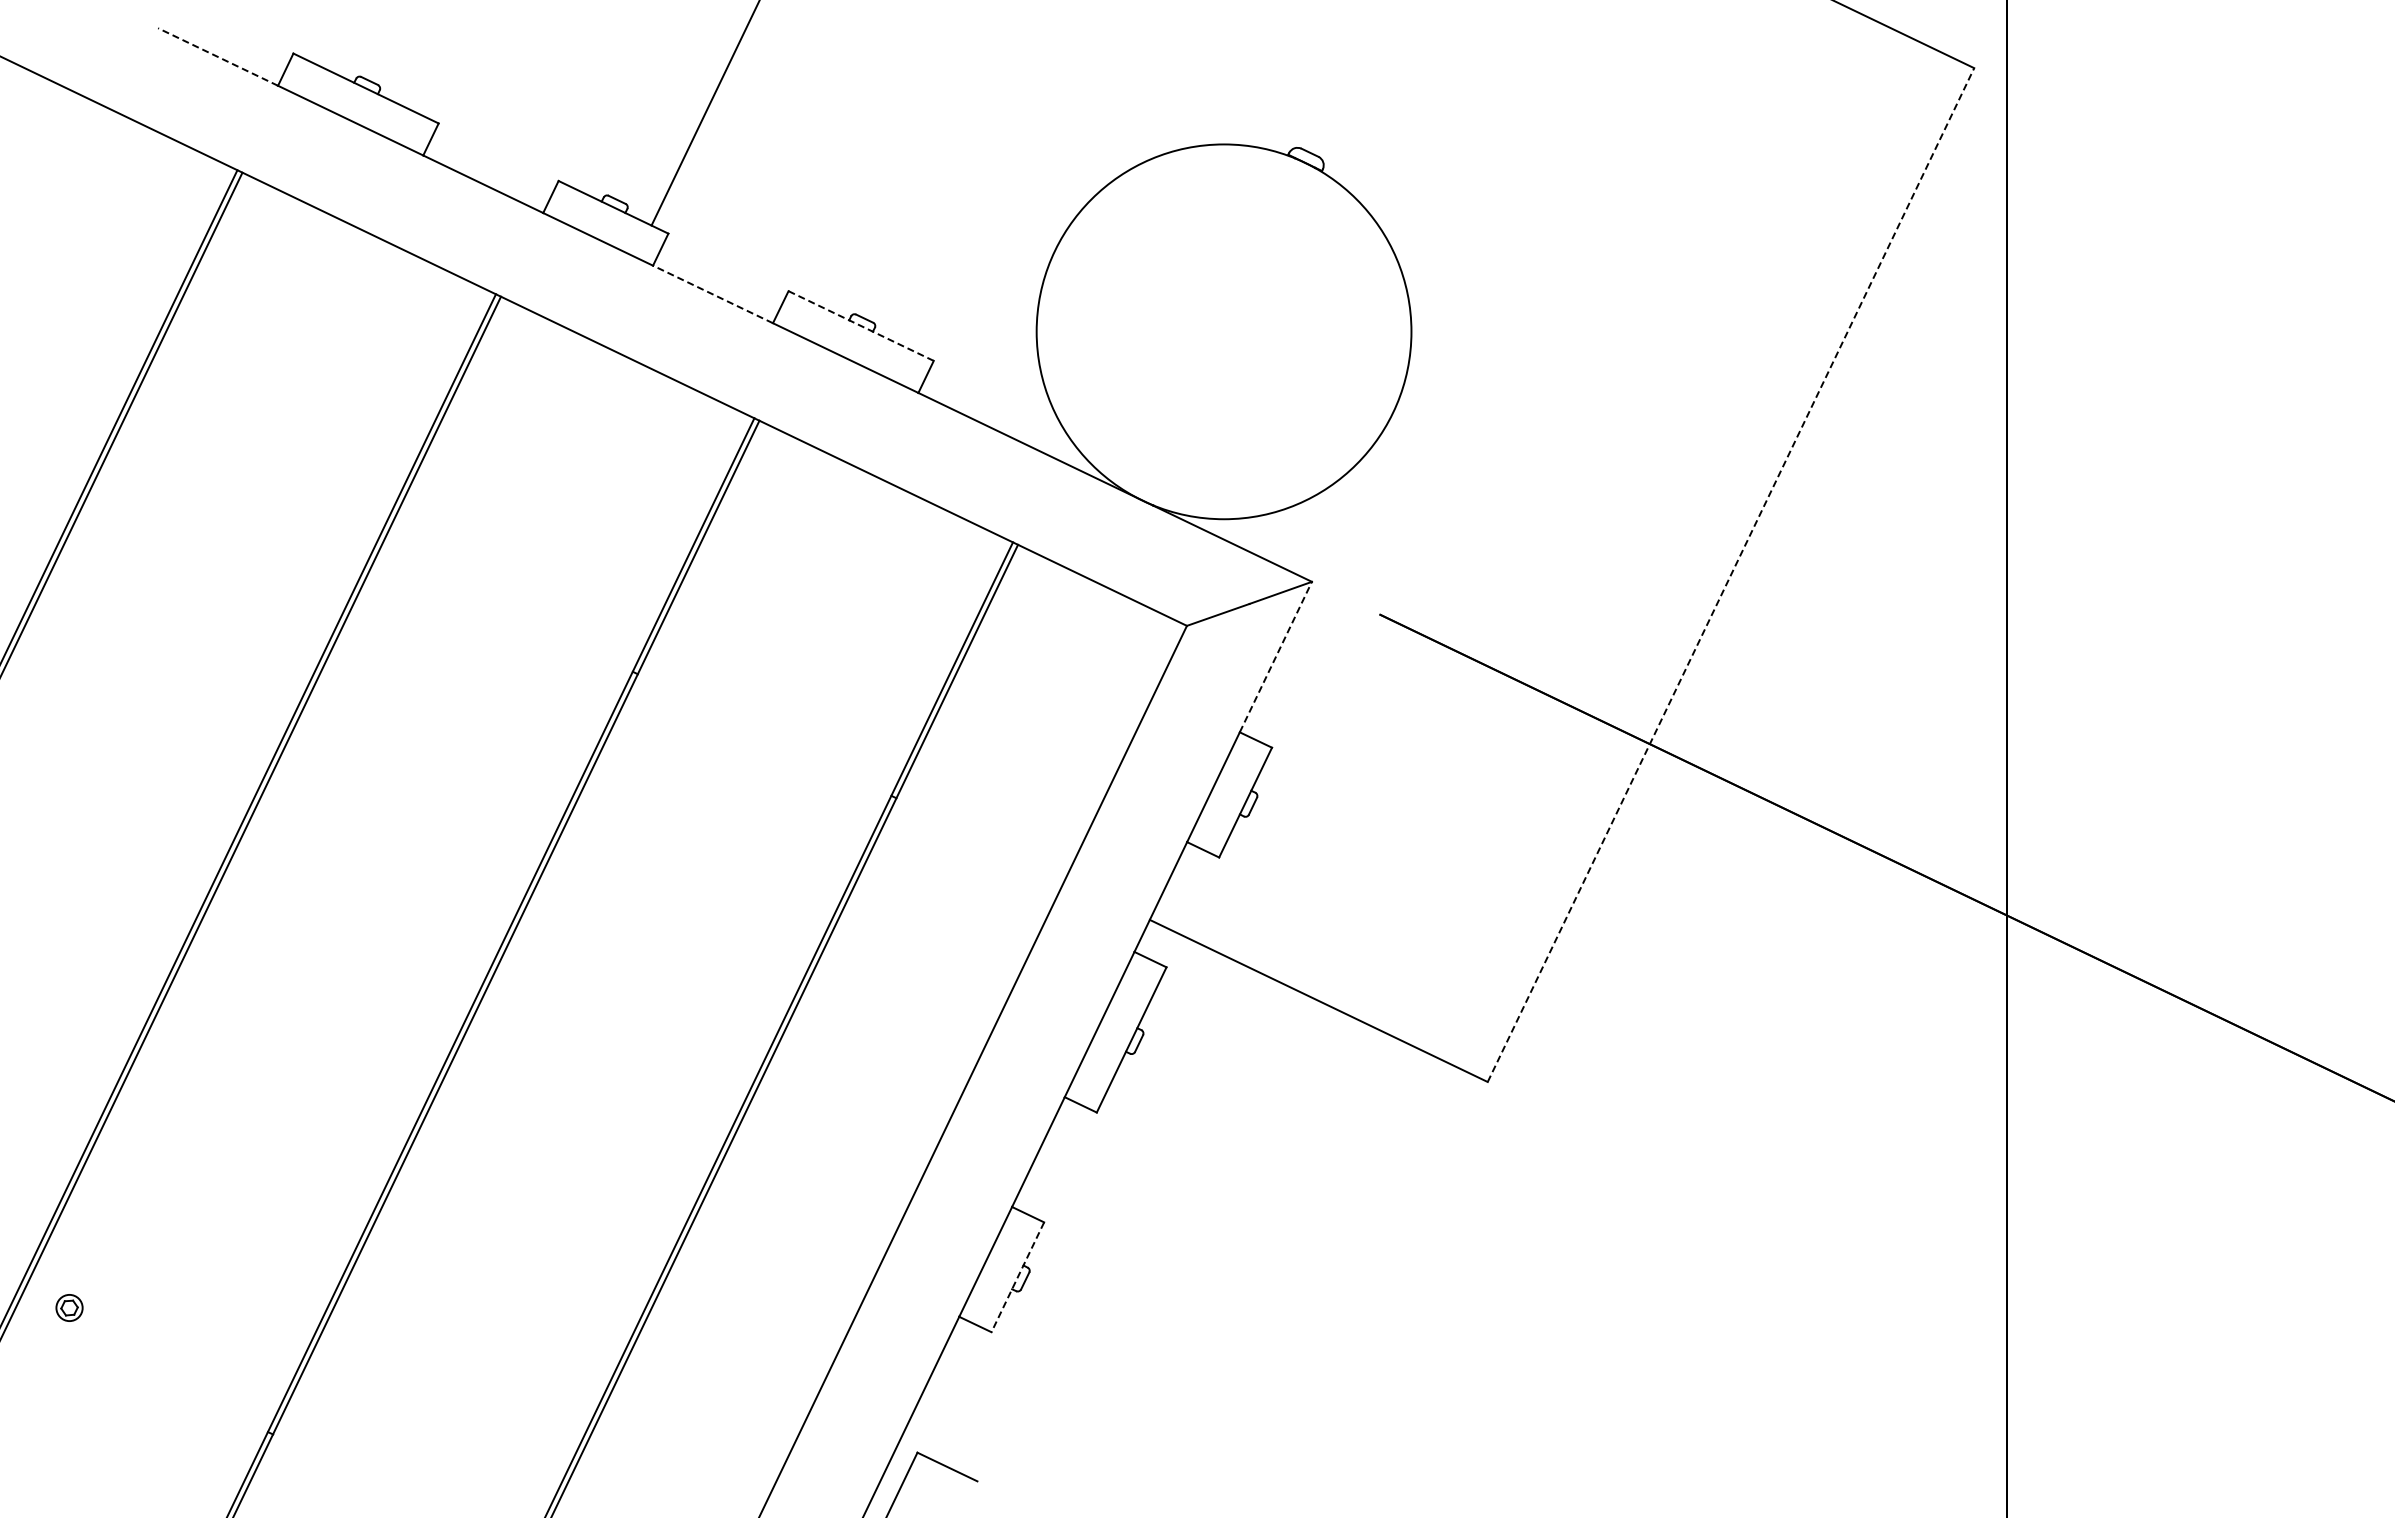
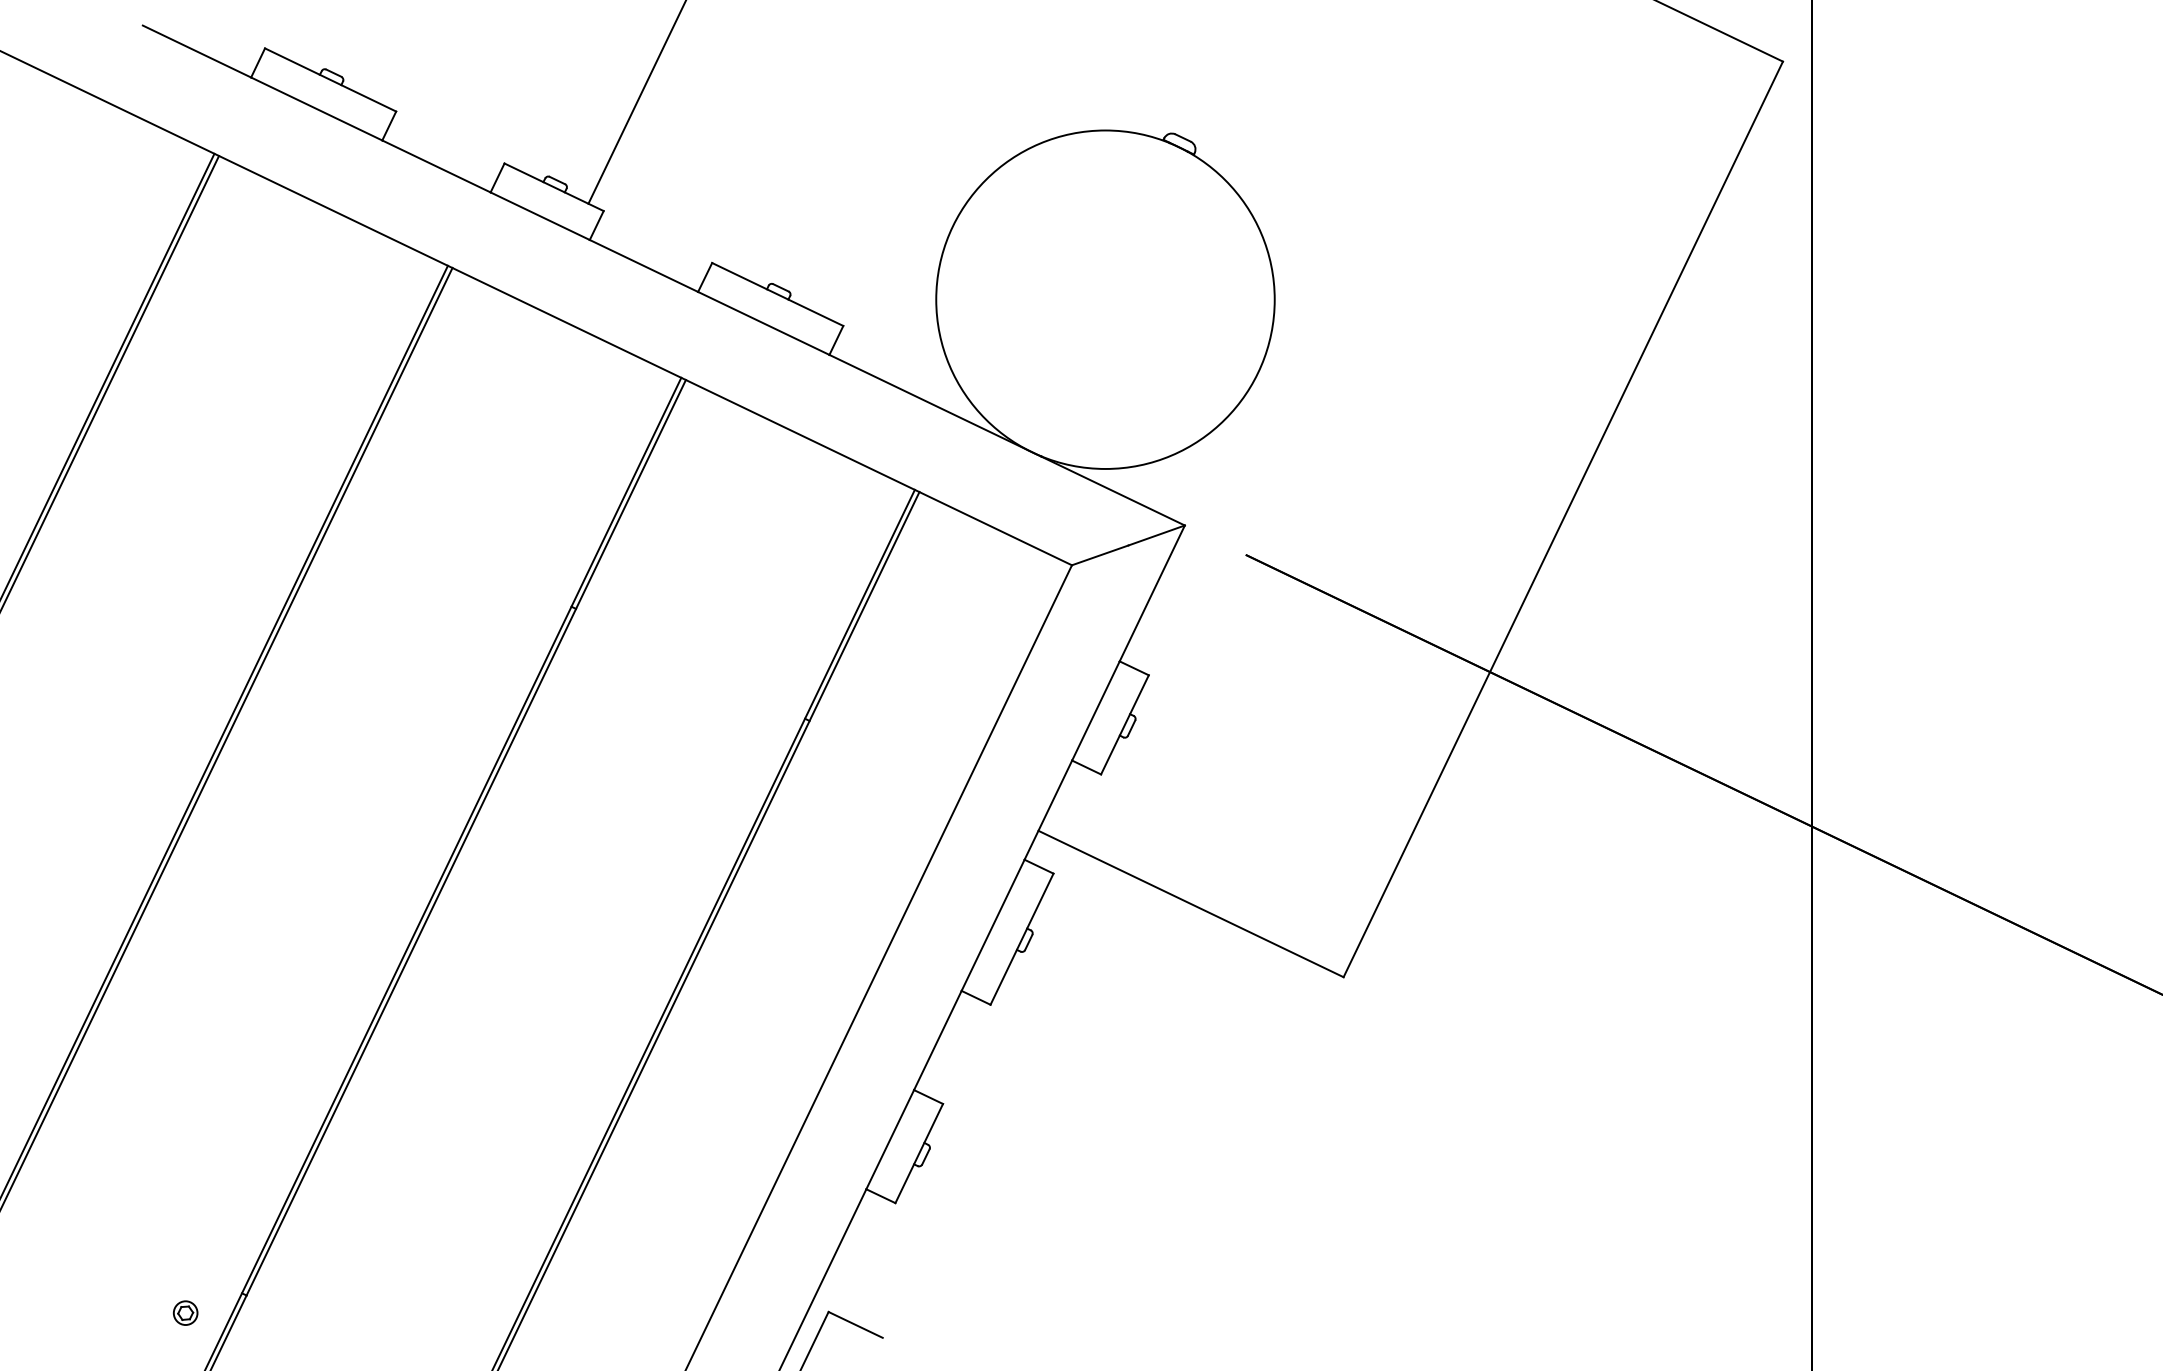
line: (218, 57) -> (197, 51), dashed -> solid
line: (713, 294) -> (644, 266), dashed -> solid
line: (861, 326) -> (778, 294), dashed -> solid
line: (1731, 574) -> (1563, 518), dashed -> solid
line: (1276, 656) -> (1152, 592), dashed -> solid
line: (1017, 1277) -> (918, 1153), dashed -> solid
part: (69, 1307) -> (185, 1312), moved

